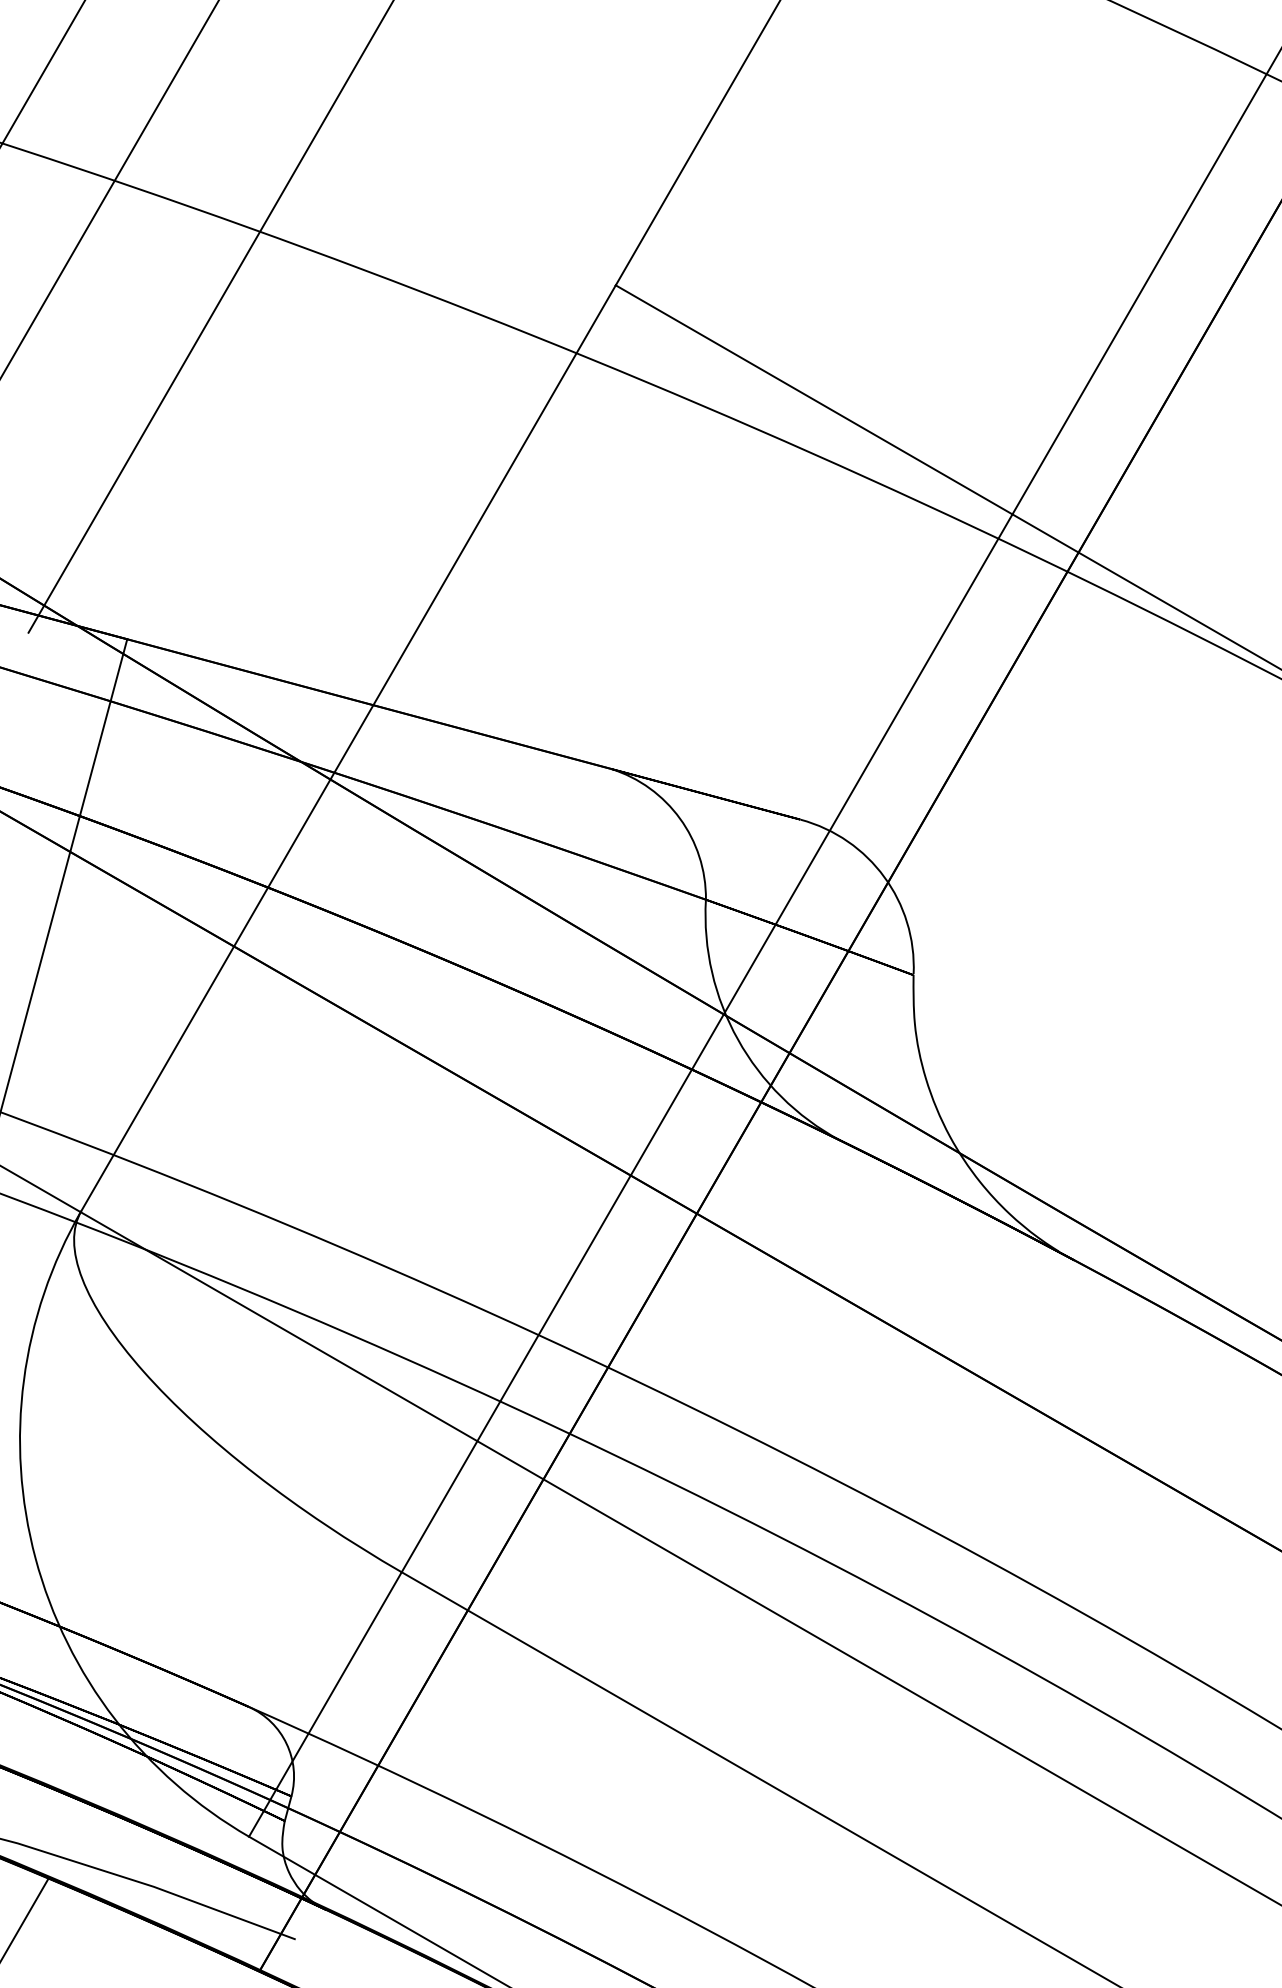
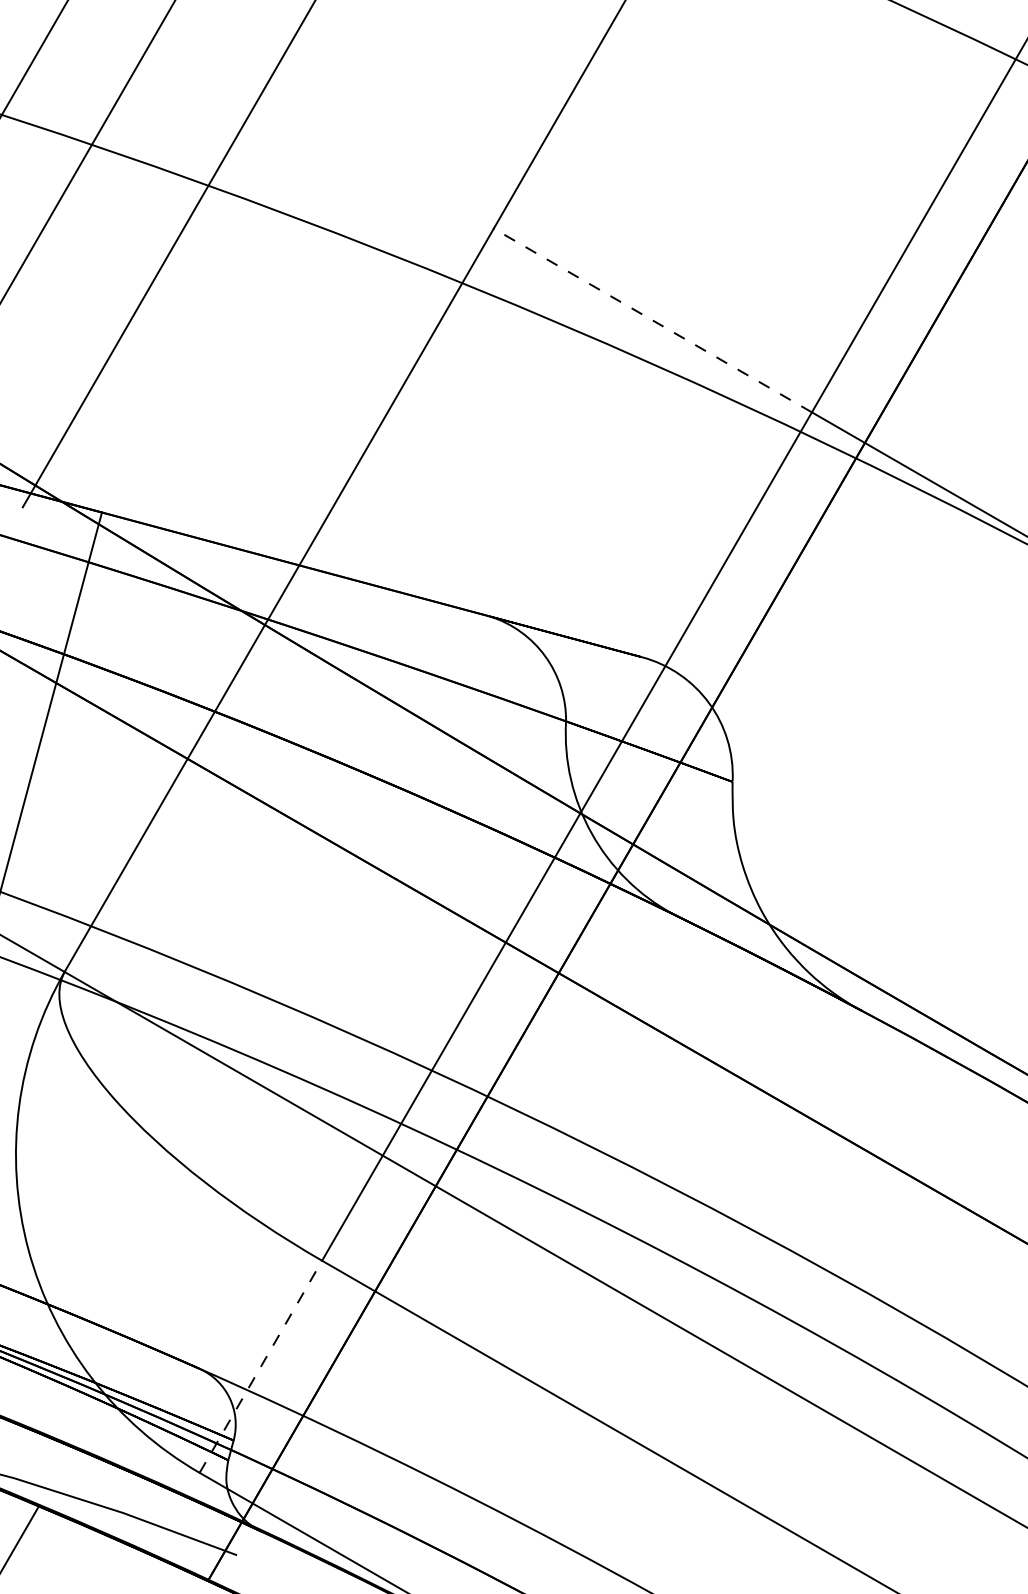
line: (813, 399) -> (652, 320), solid -> dashed
line: (325, 1704) -> (260, 1366), solid -> dashed

